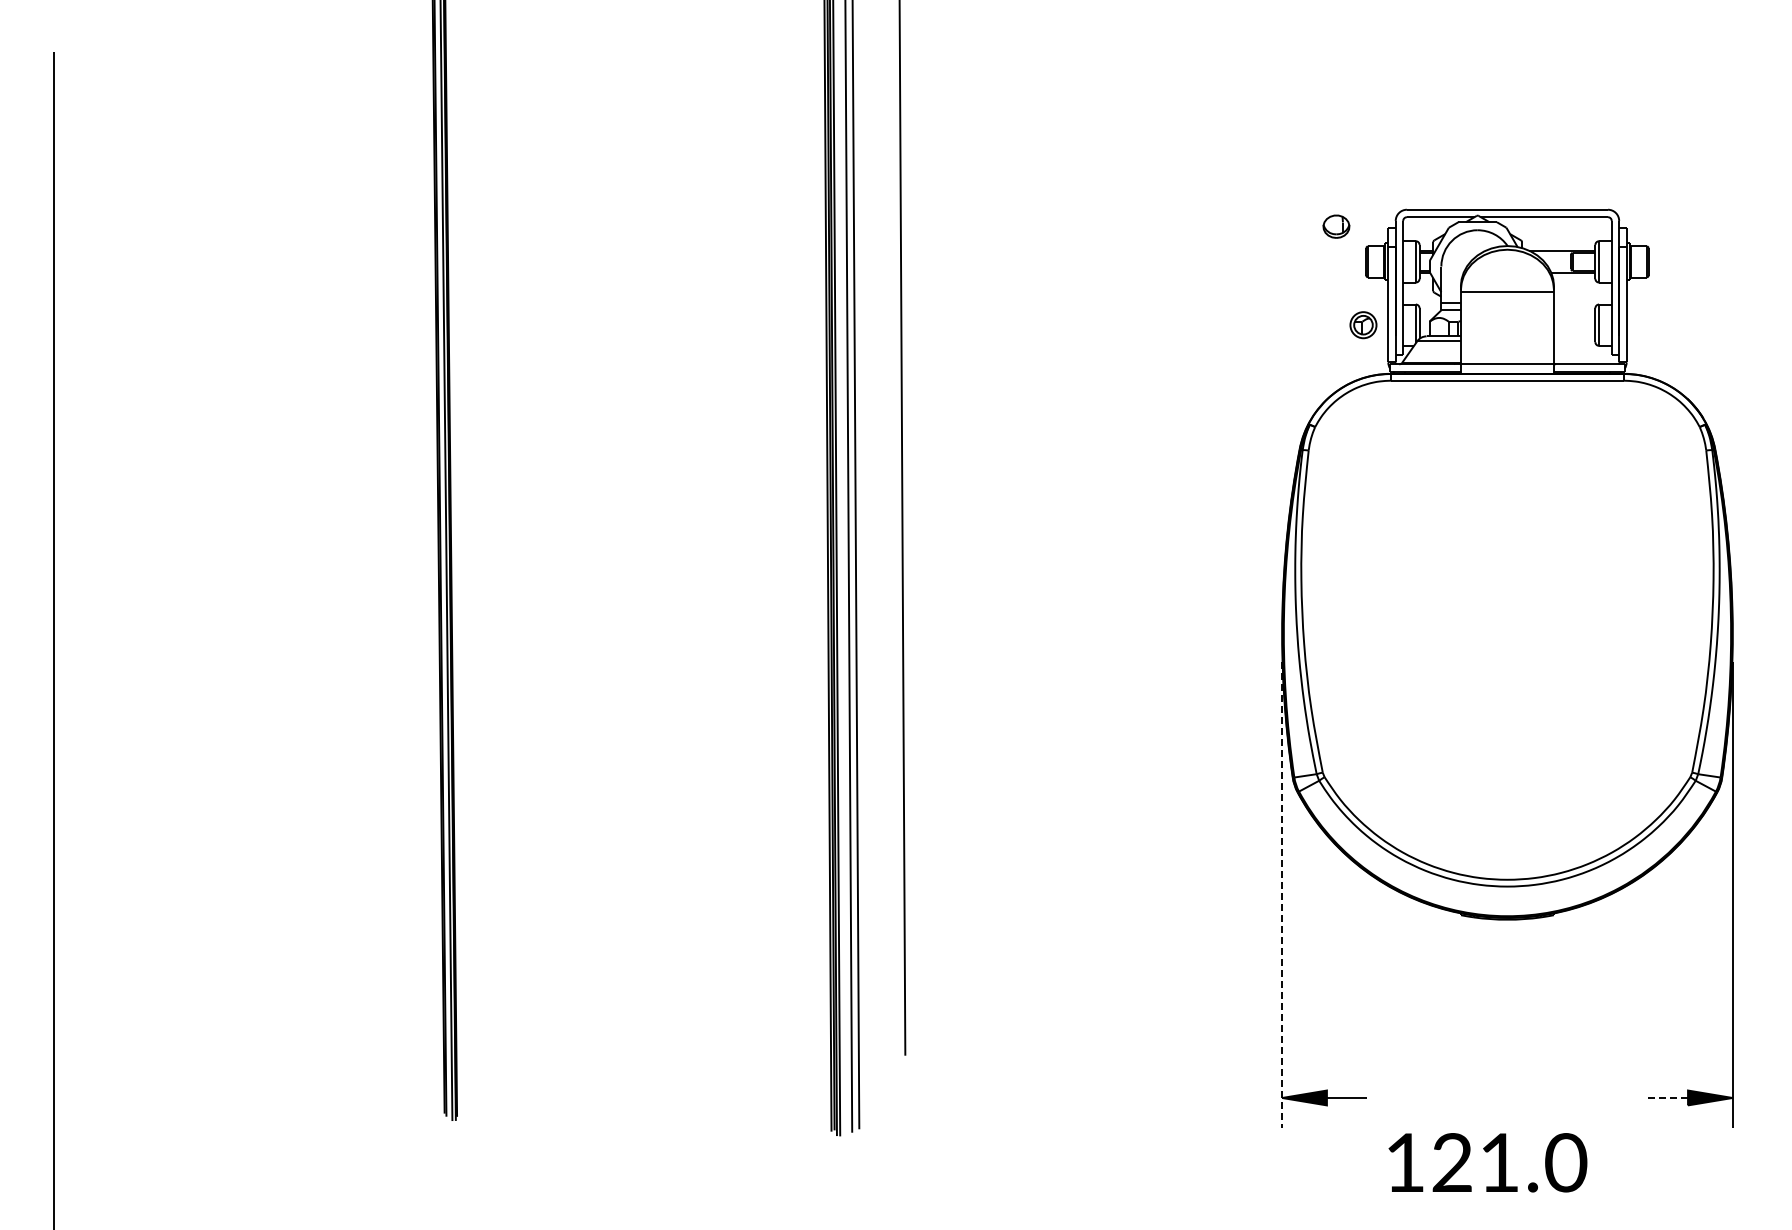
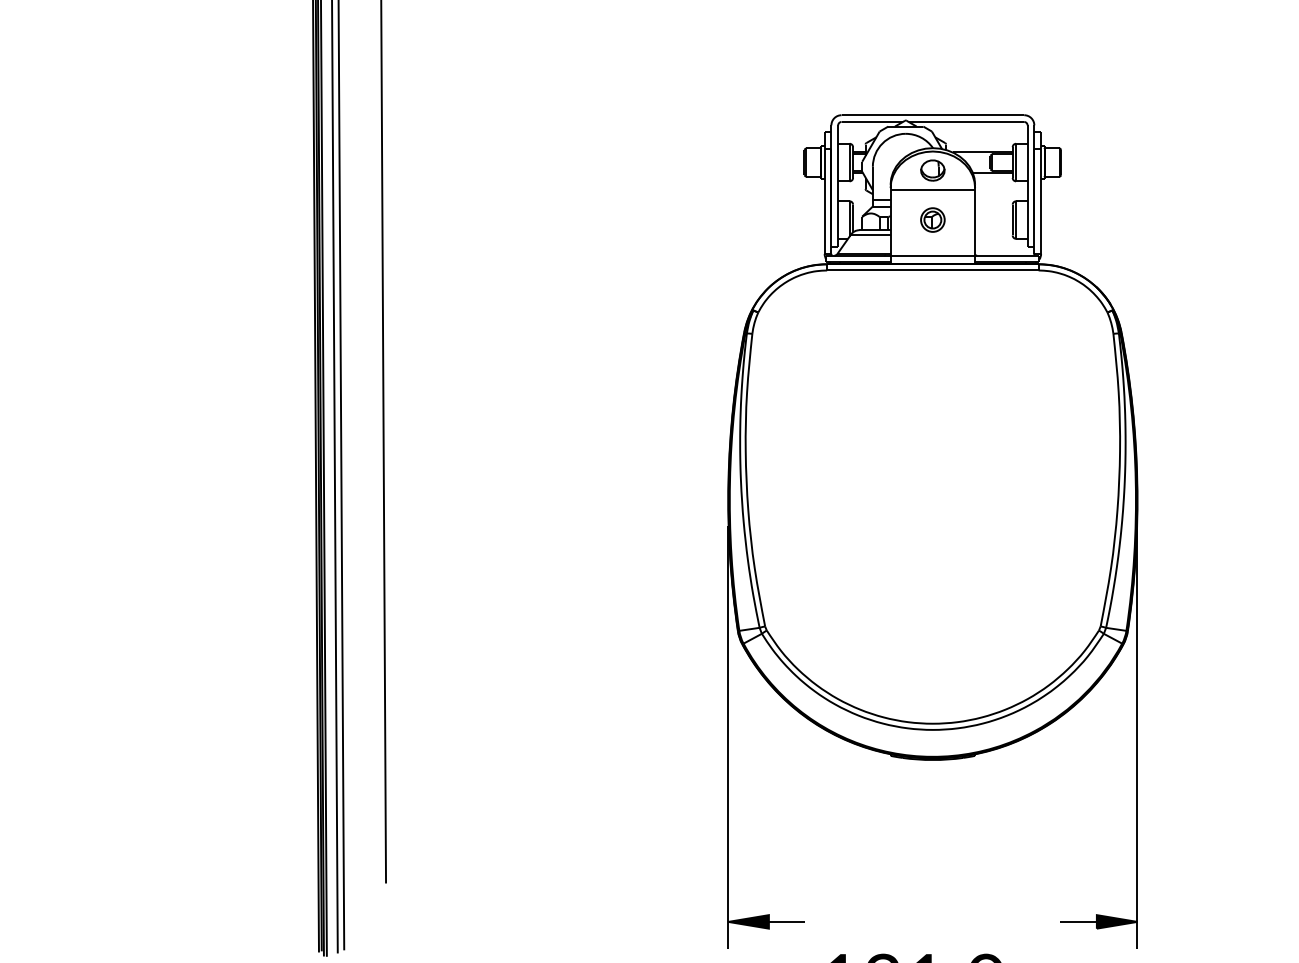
part: (1336, 226) -> (932, 170), moved
part: (1363, 325) -> (932, 220), moved
line: (1282, 895) -> (728, 738), dashed -> solid
line: (1667, 1097) -> (1078, 921), dashed -> solid

